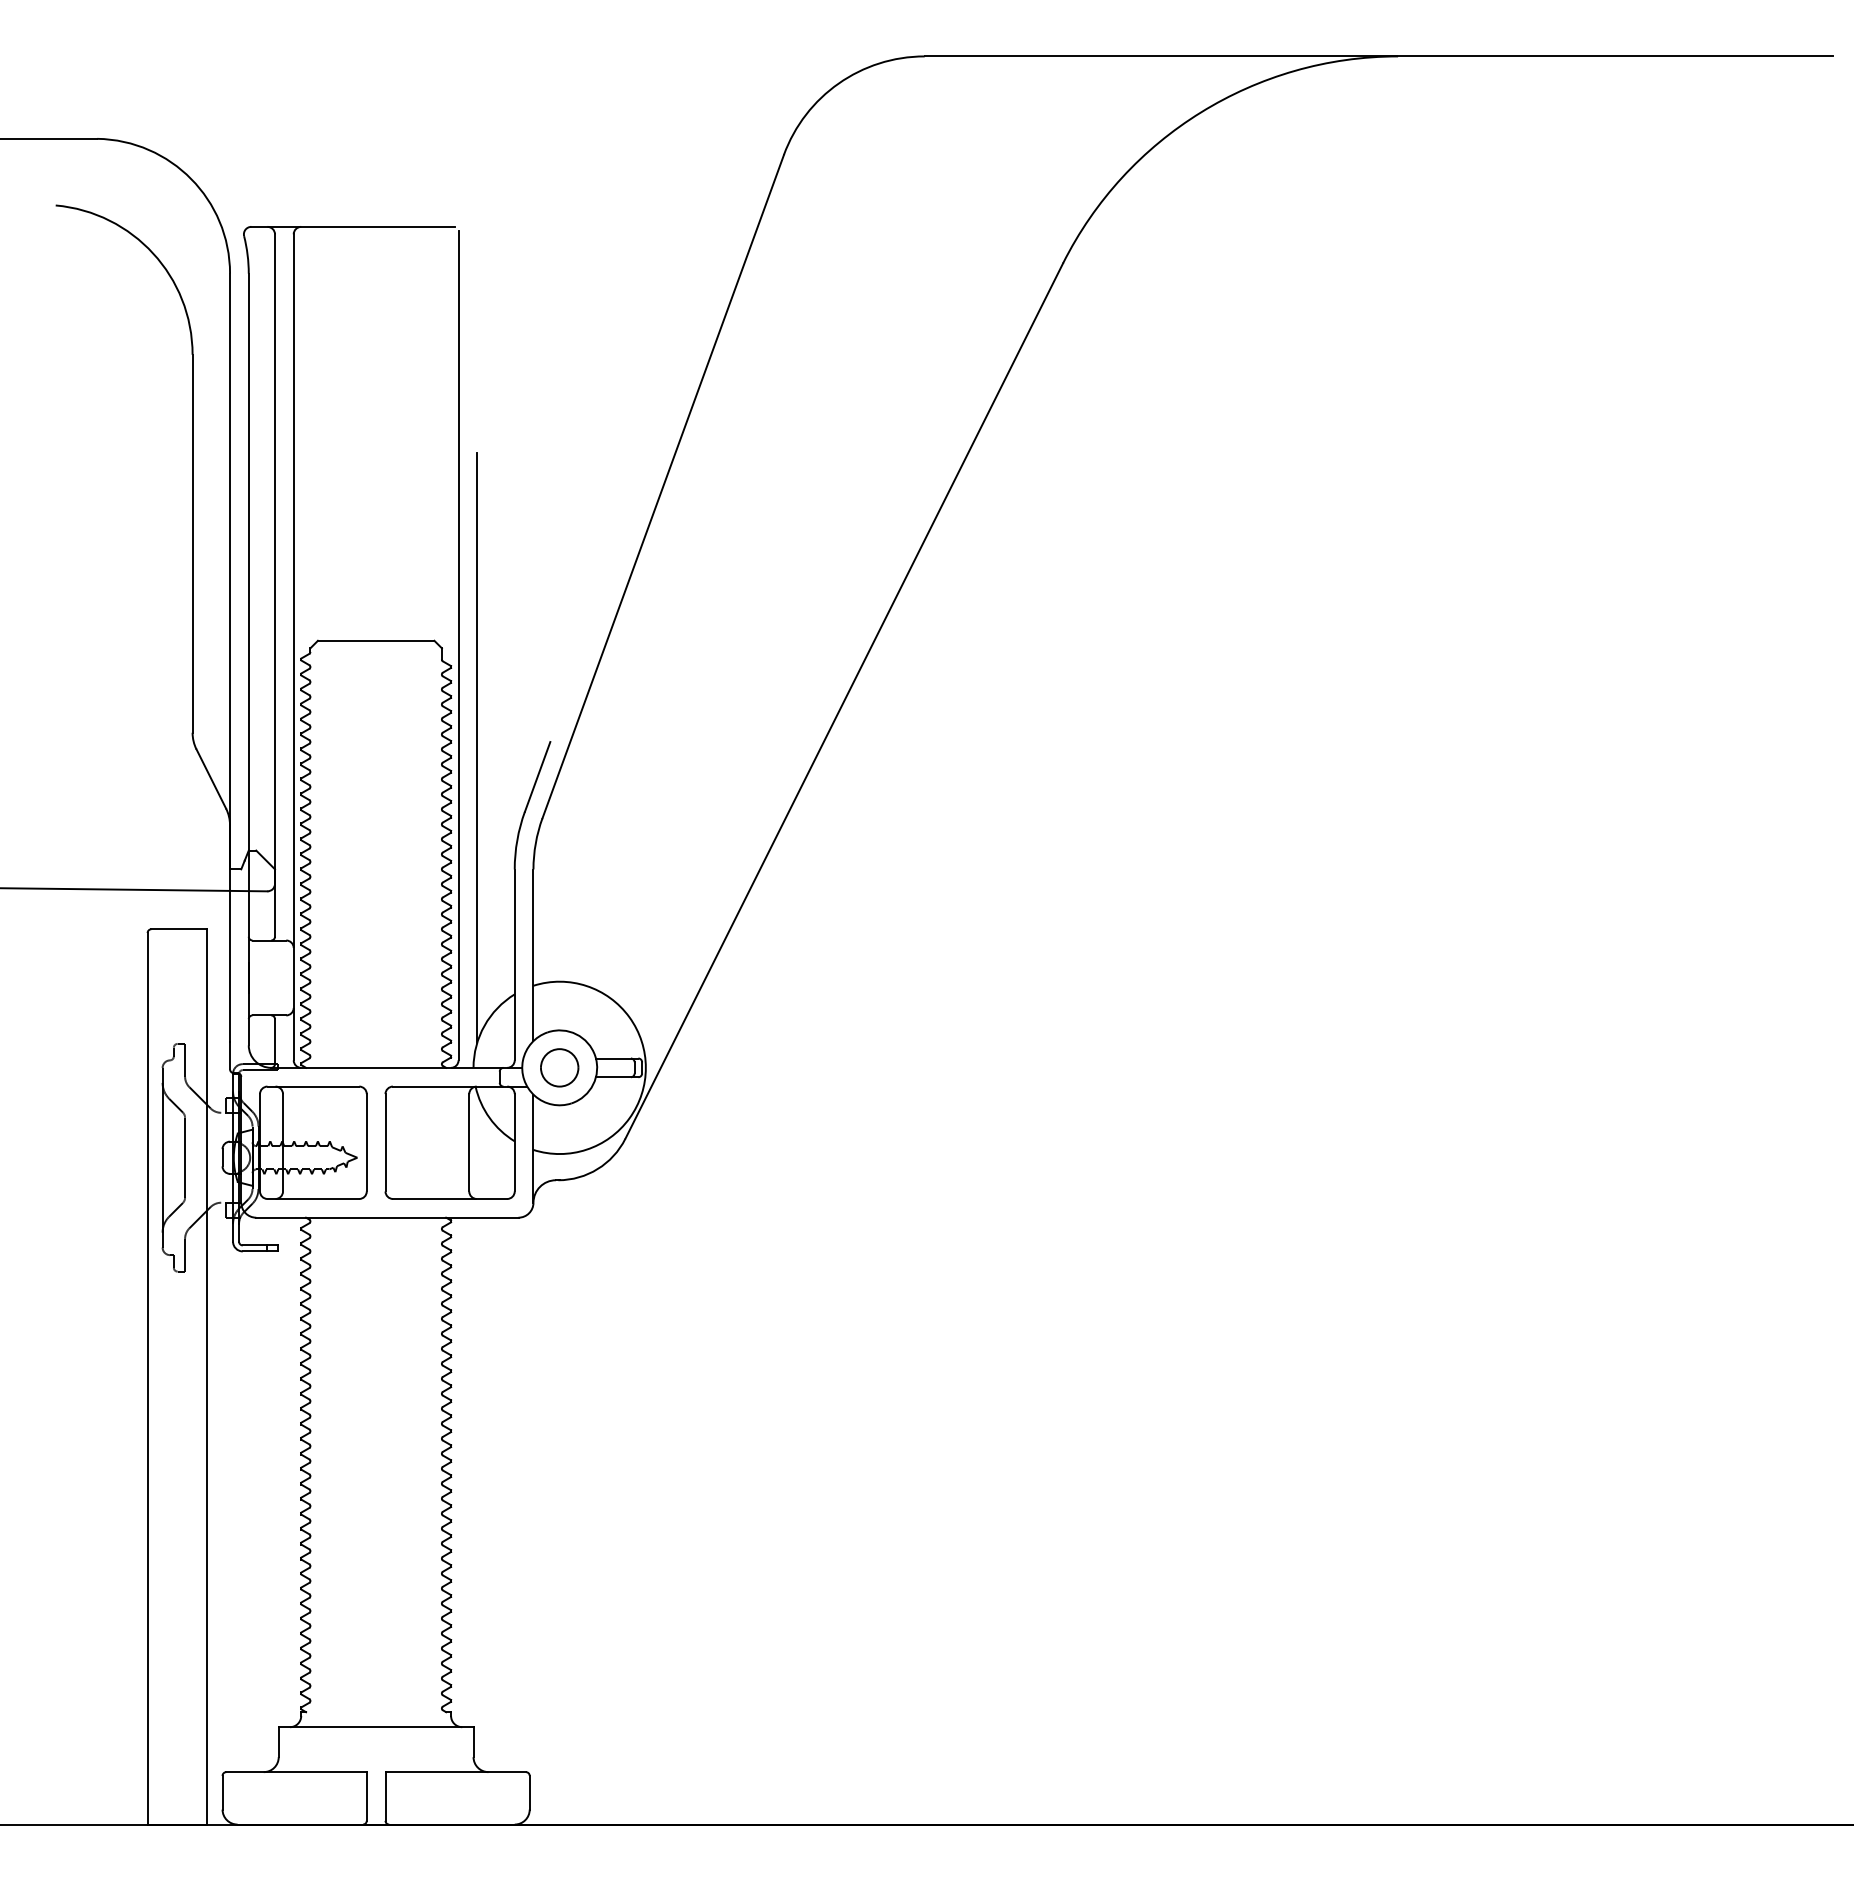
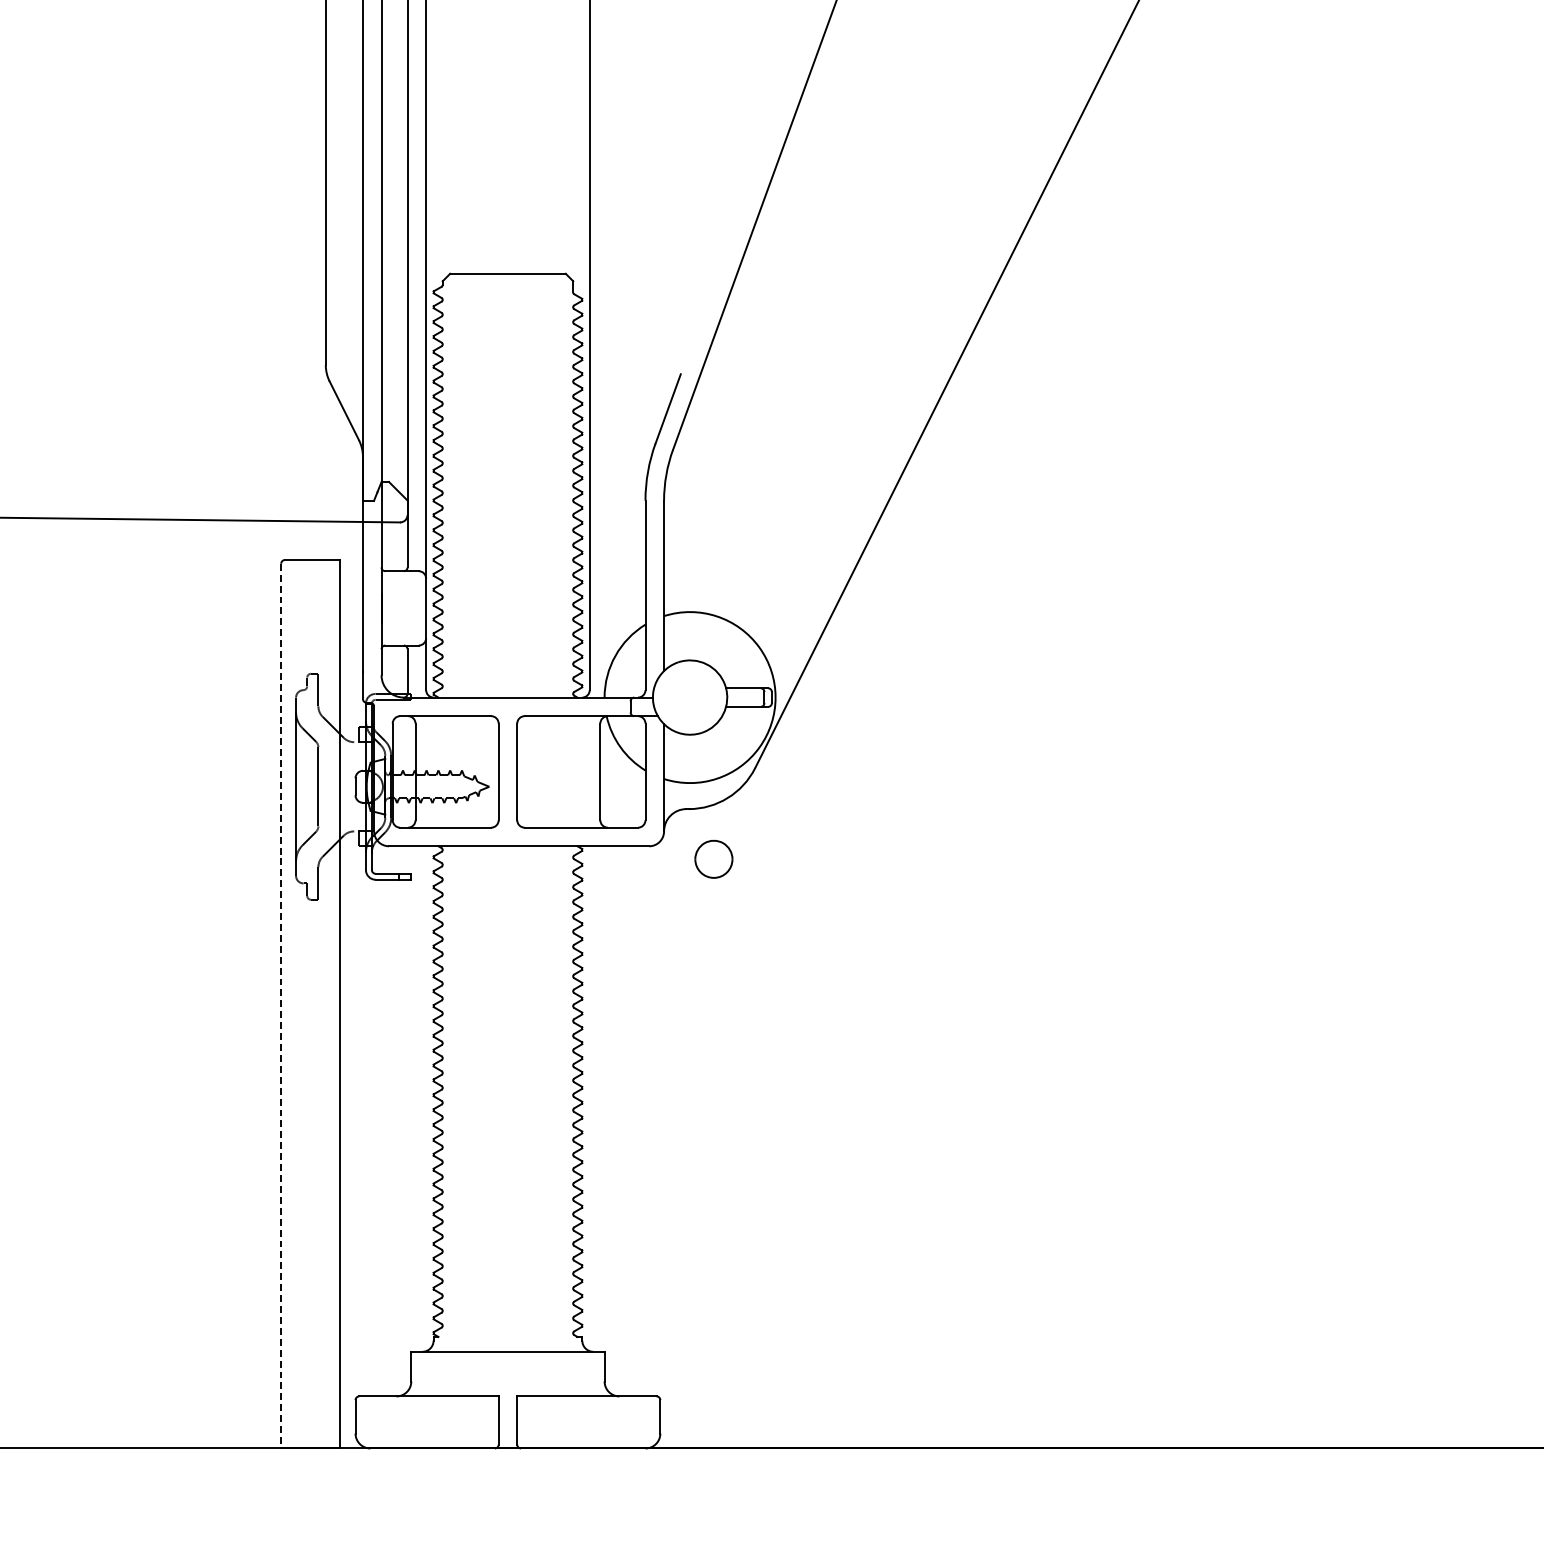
line: (477, 747) -> (608, 379), removed
part: (559, 1067) -> (713, 858), moved
line: (147, 1378) -> (281, 1005), solid -> dashed

